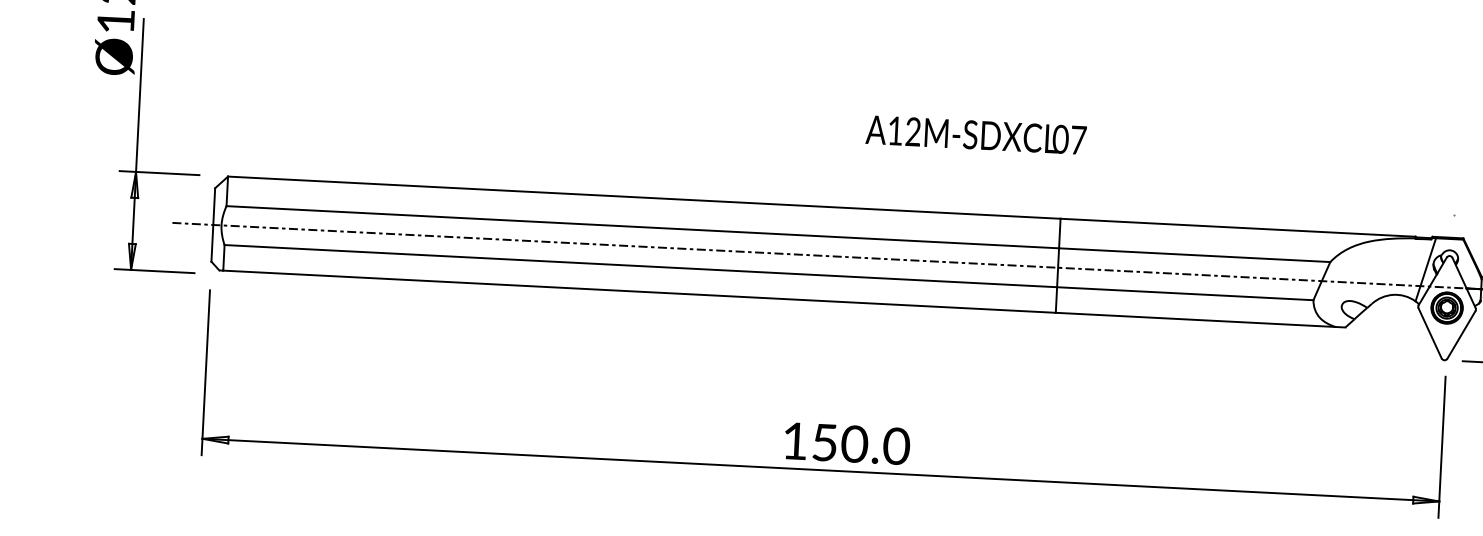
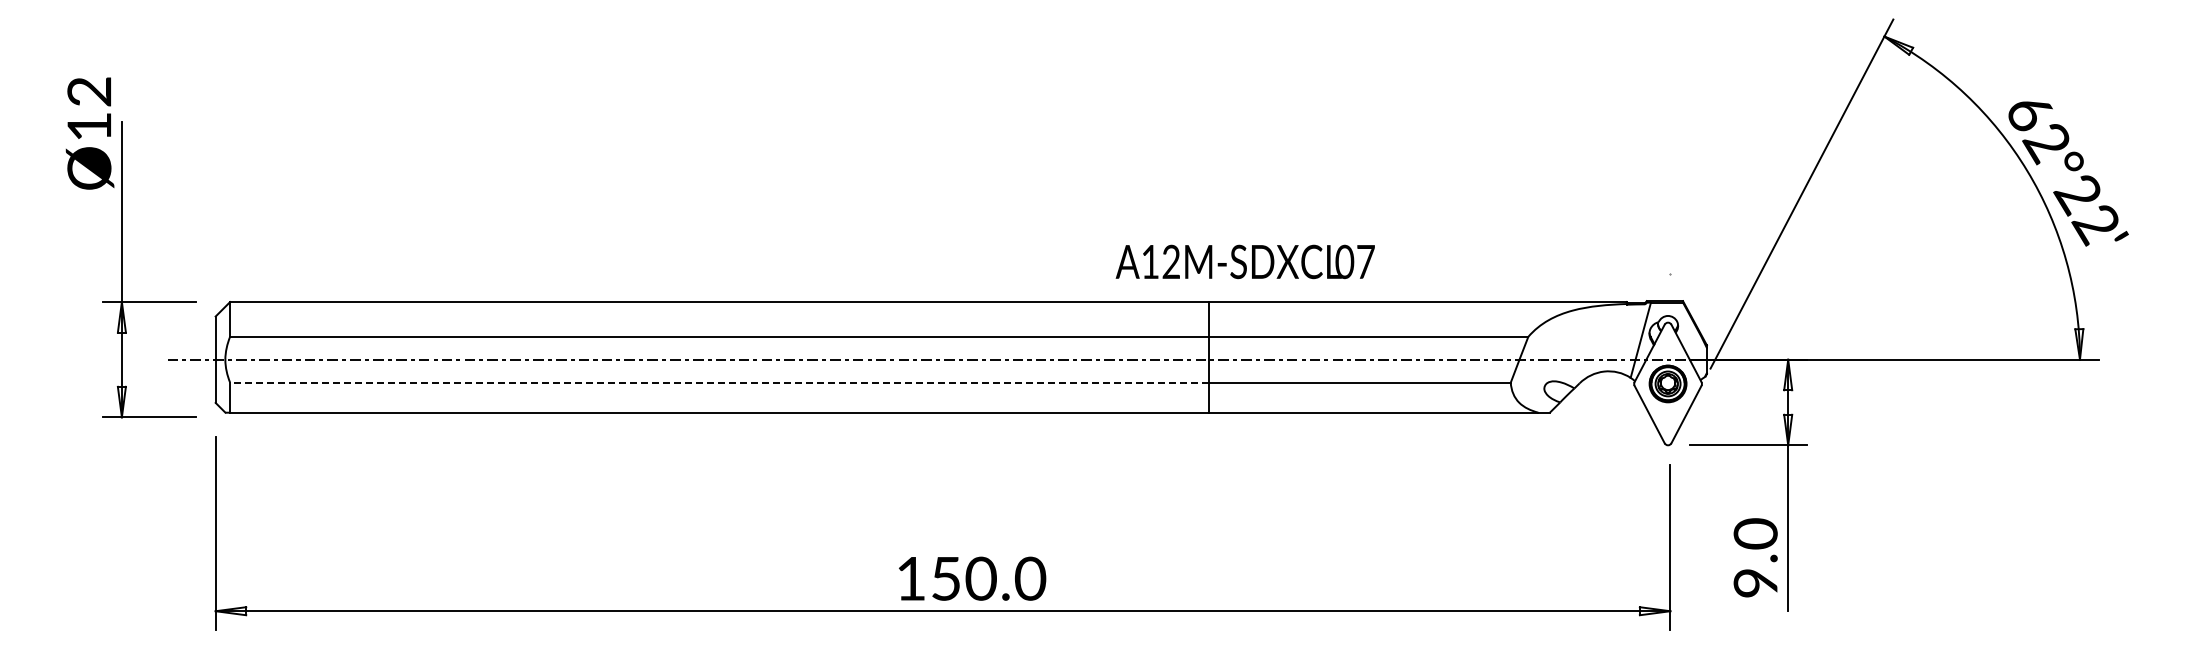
text: (975, 134) -> (1244, 261), moved
line: (640, 266) -> (719, 382), solid -> dashed

